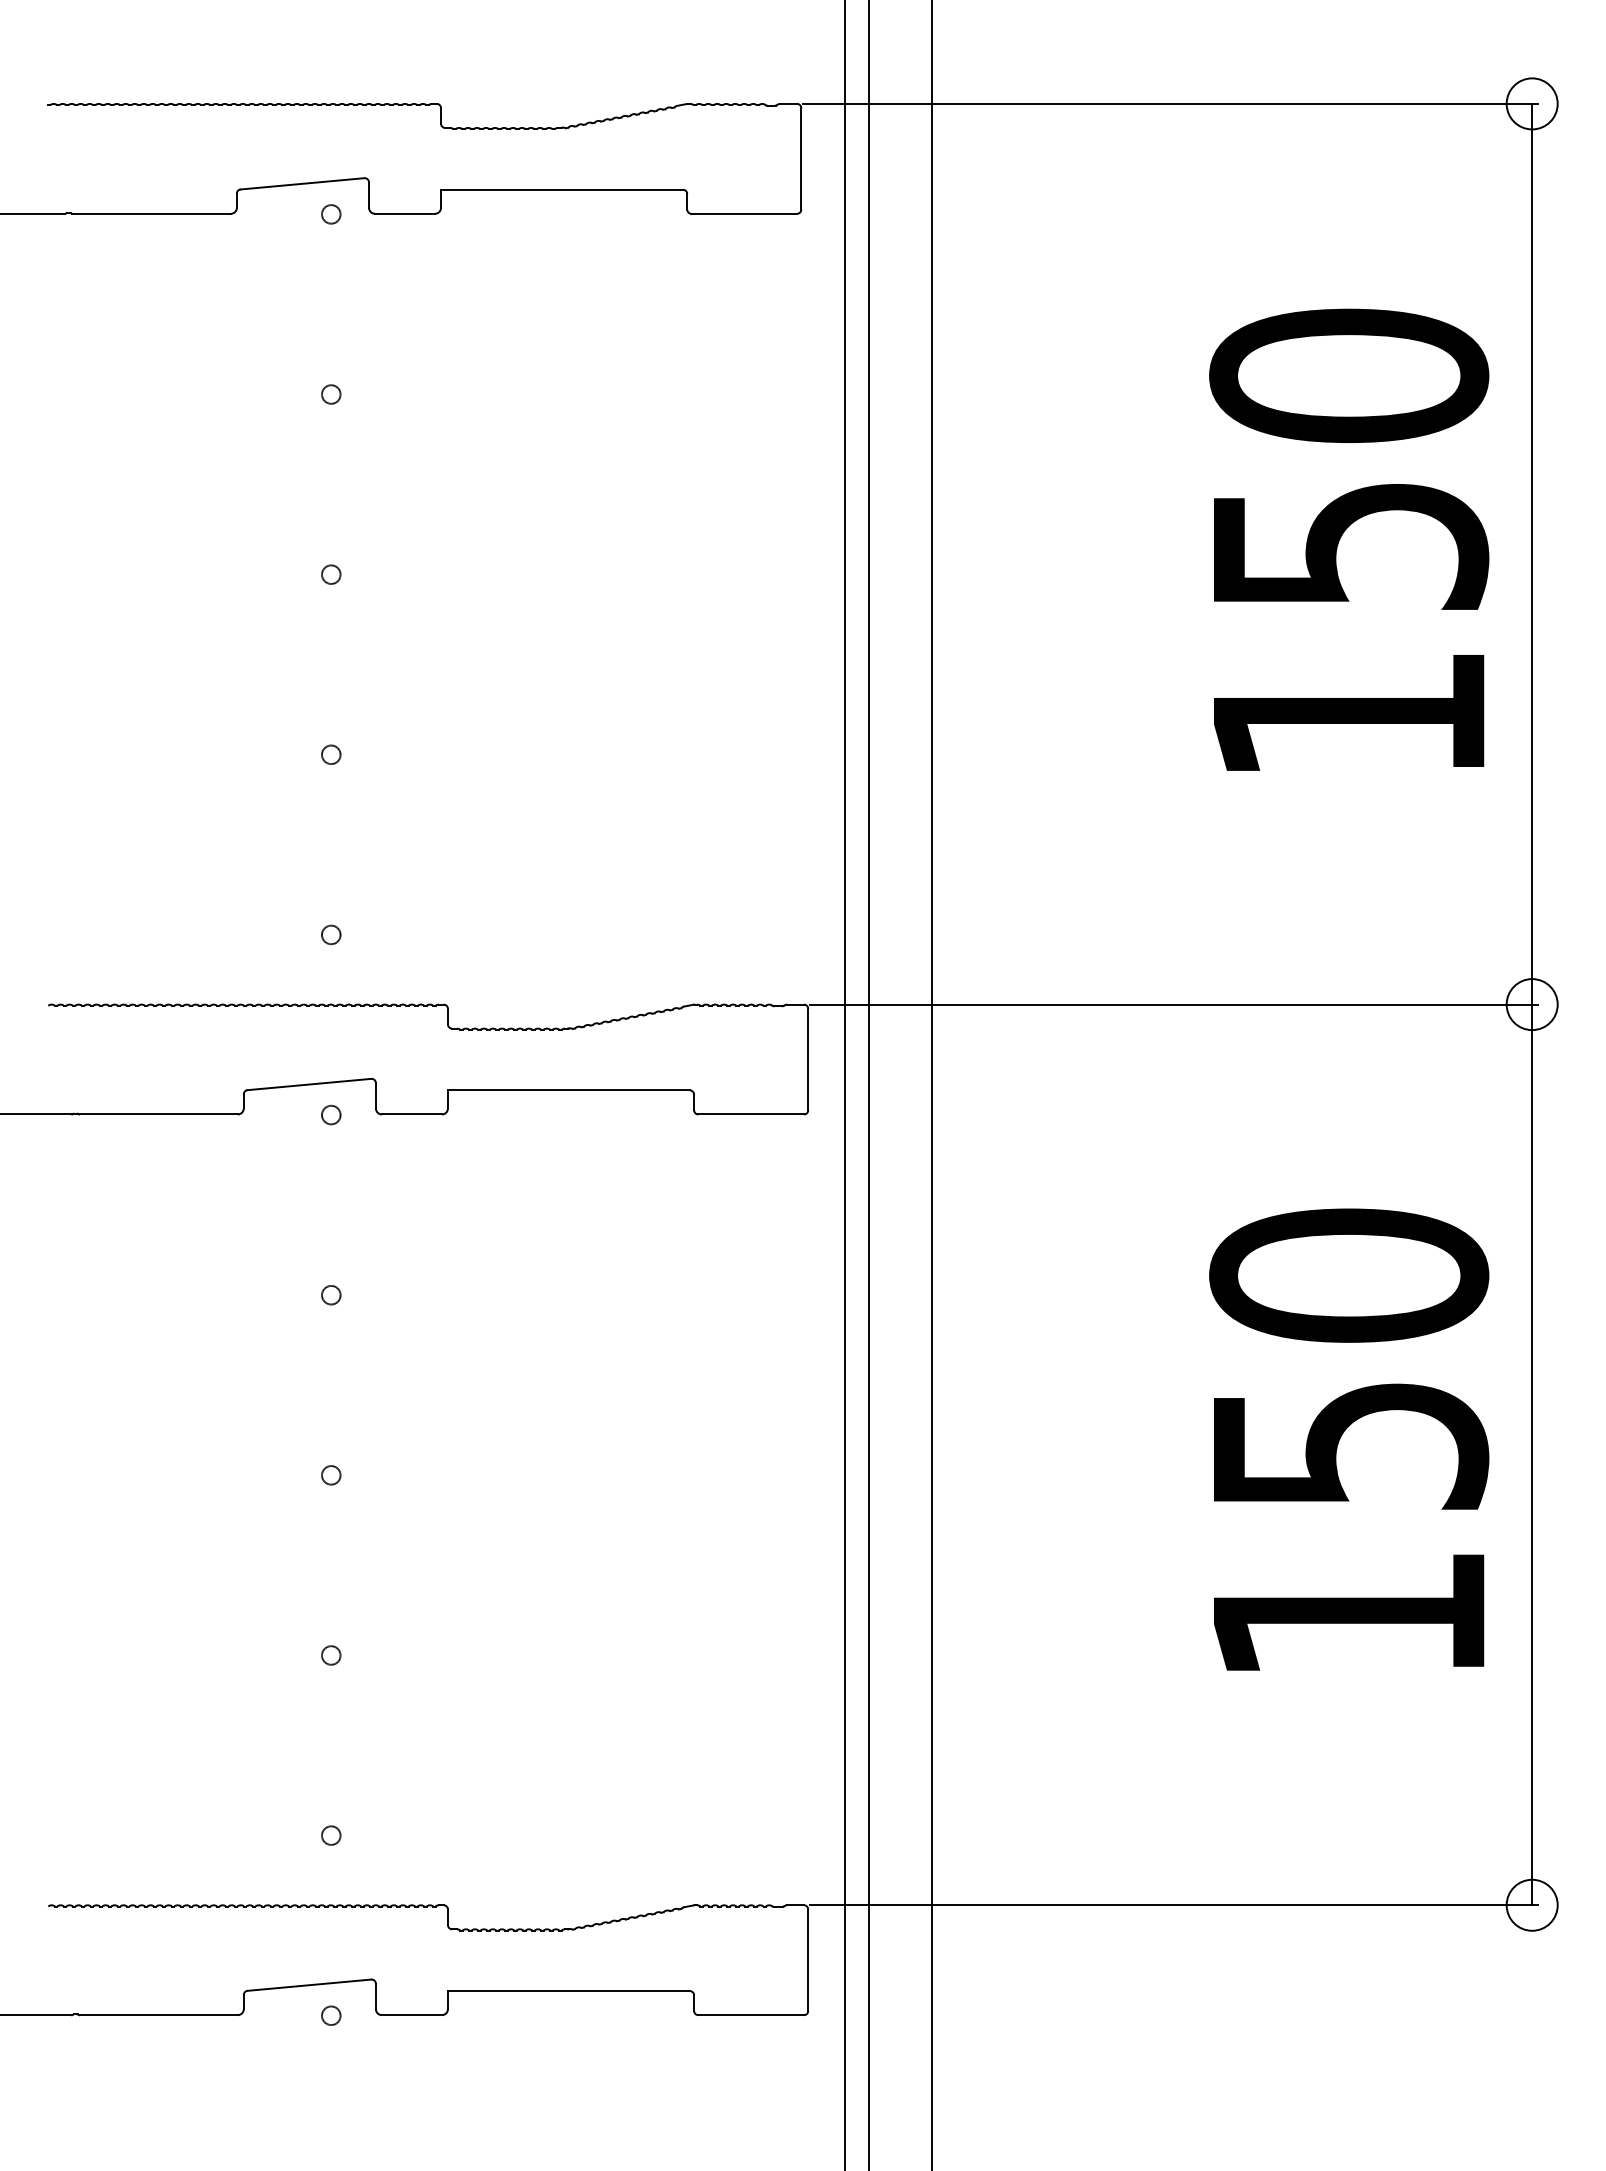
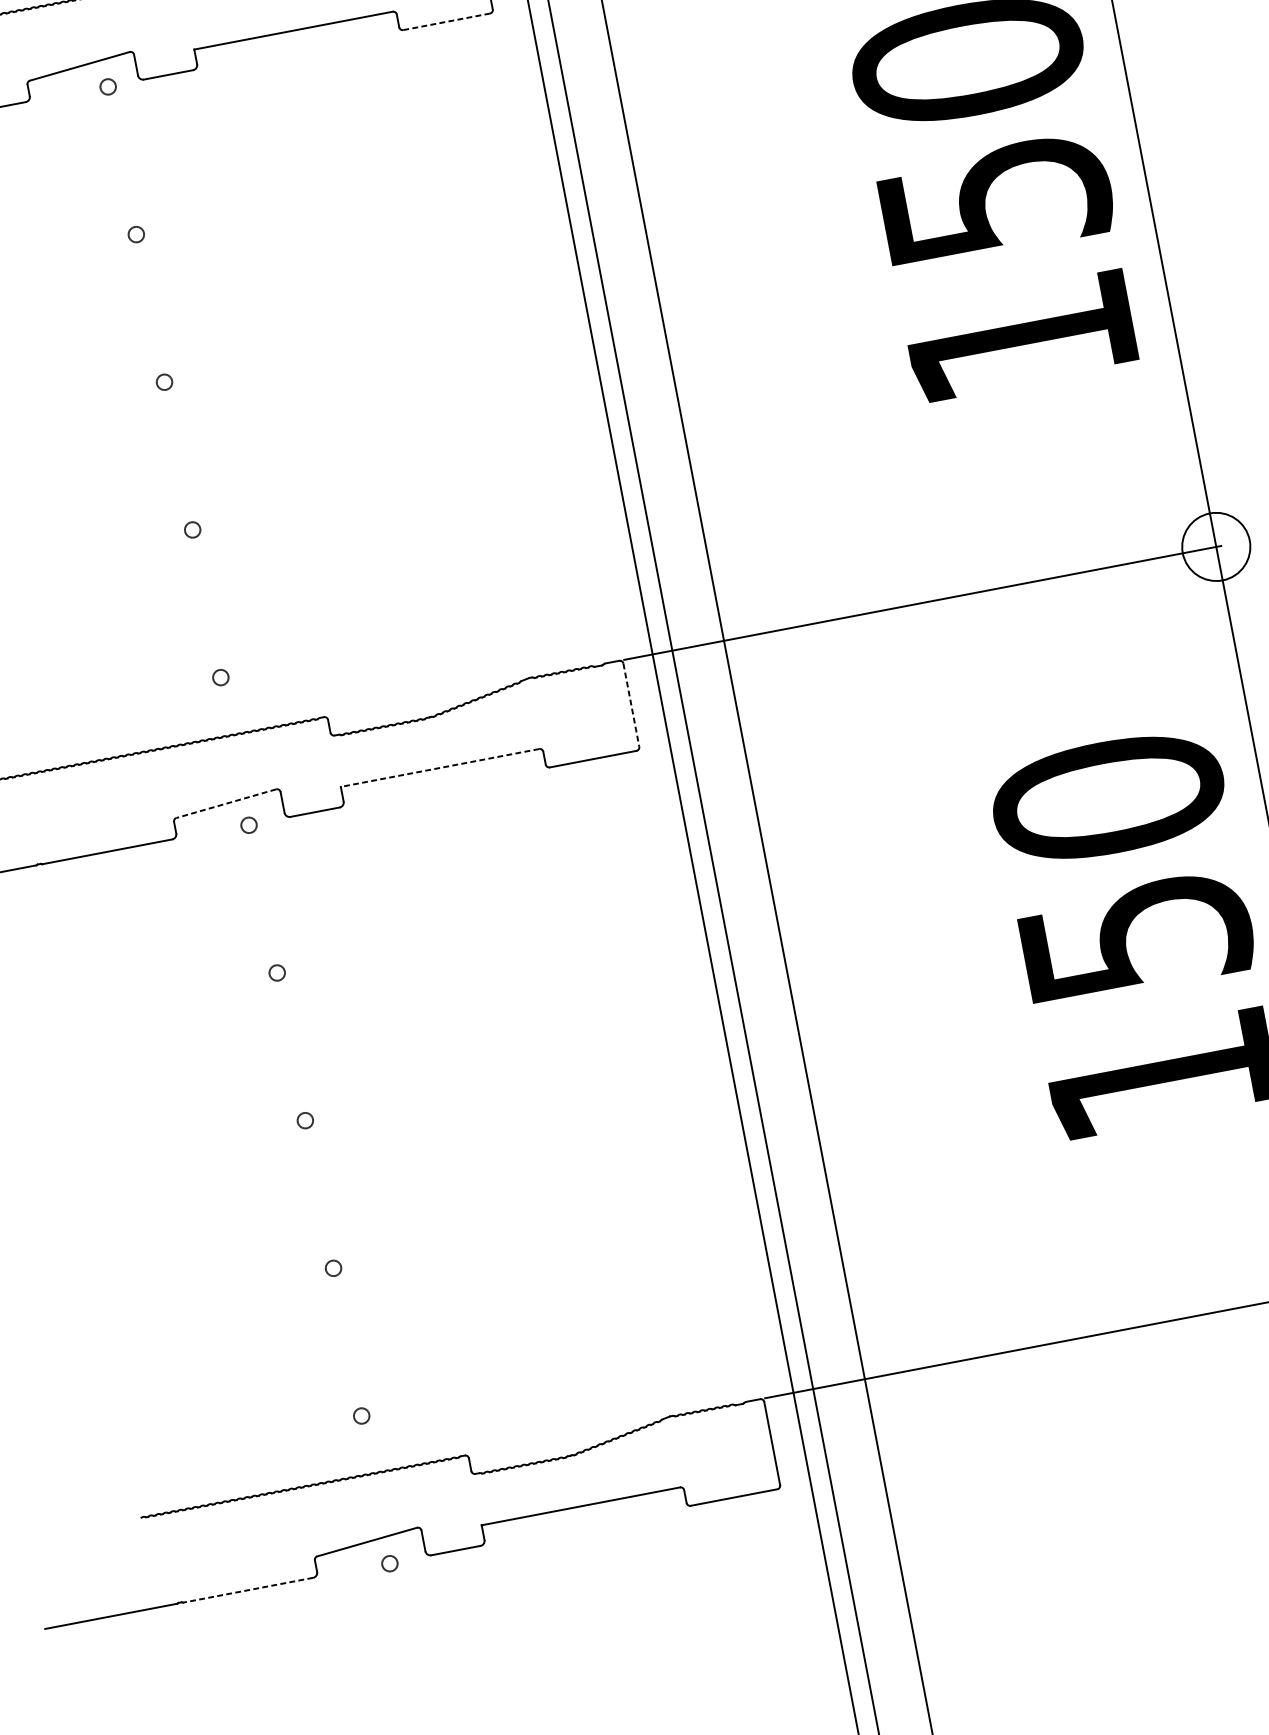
line: (744, 213) -> (446, 21), solid -> dashed
circle: (1531, 1004) -> (1215, 546), size x1.6
line: (808, 1059) -> (631, 705), solid -> dashed
line: (308, 1084) -> (225, 803), solid -> dashed
line: (568, 1090) -> (439, 768), solid -> dashed
line: (157, 2015) -> (247, 1590), solid -> dashed

